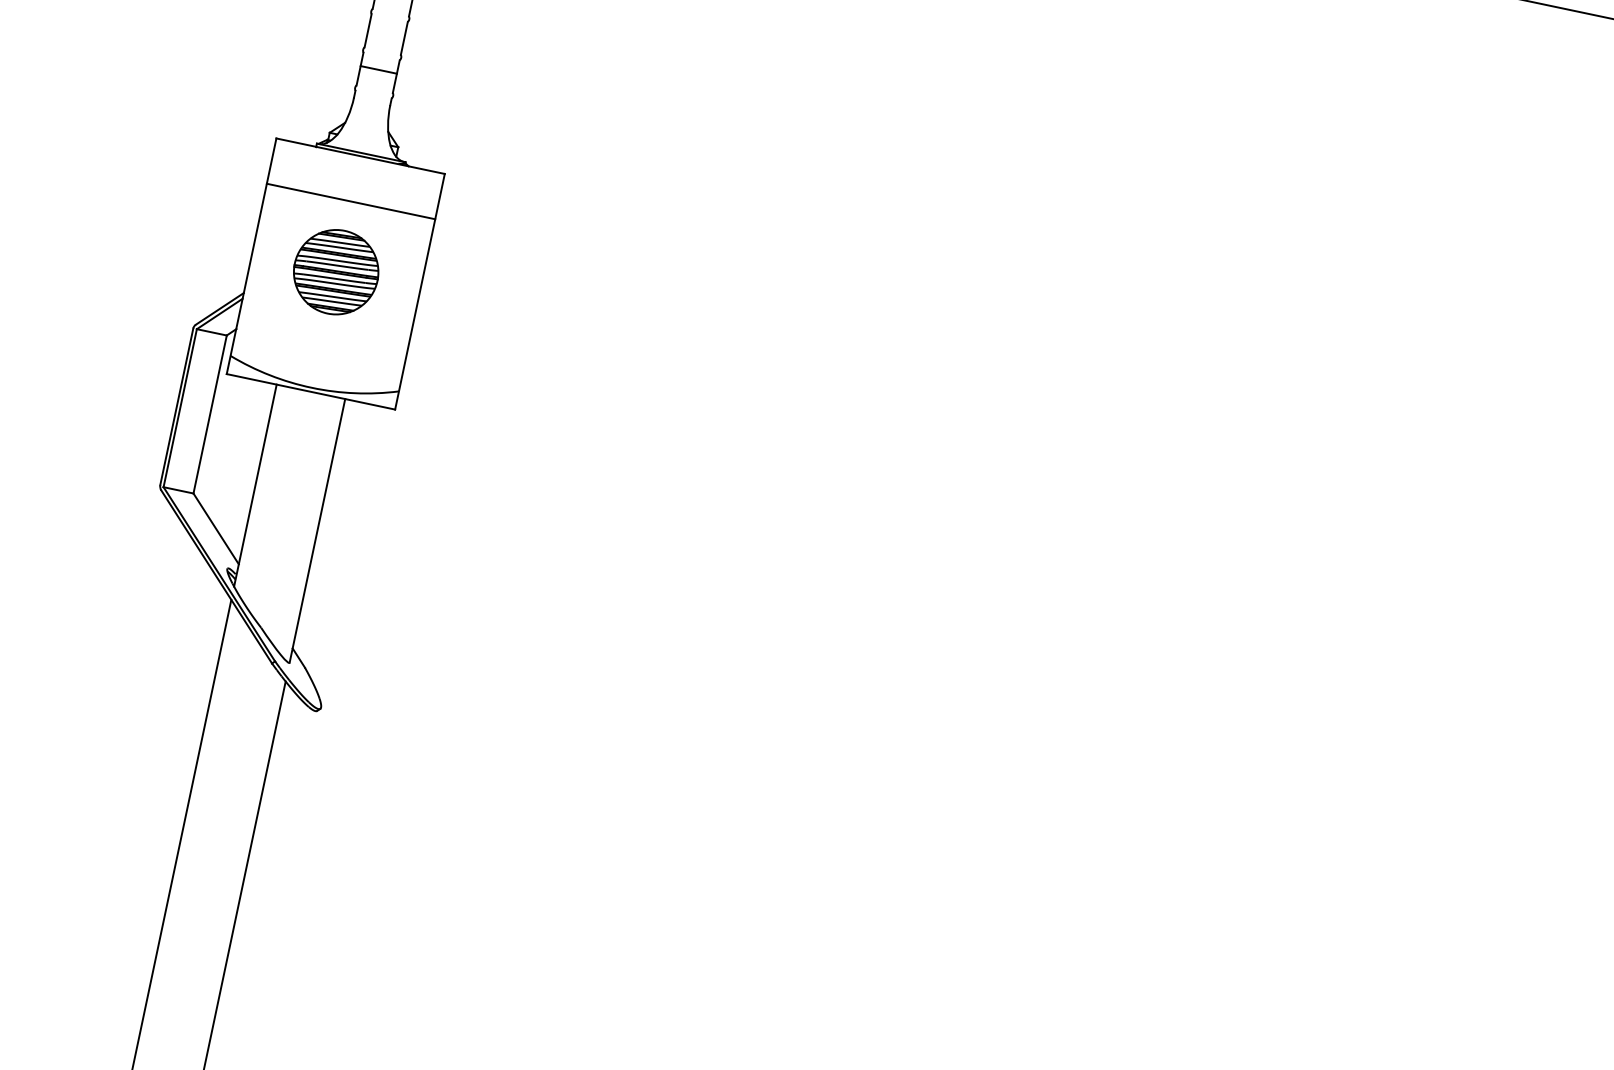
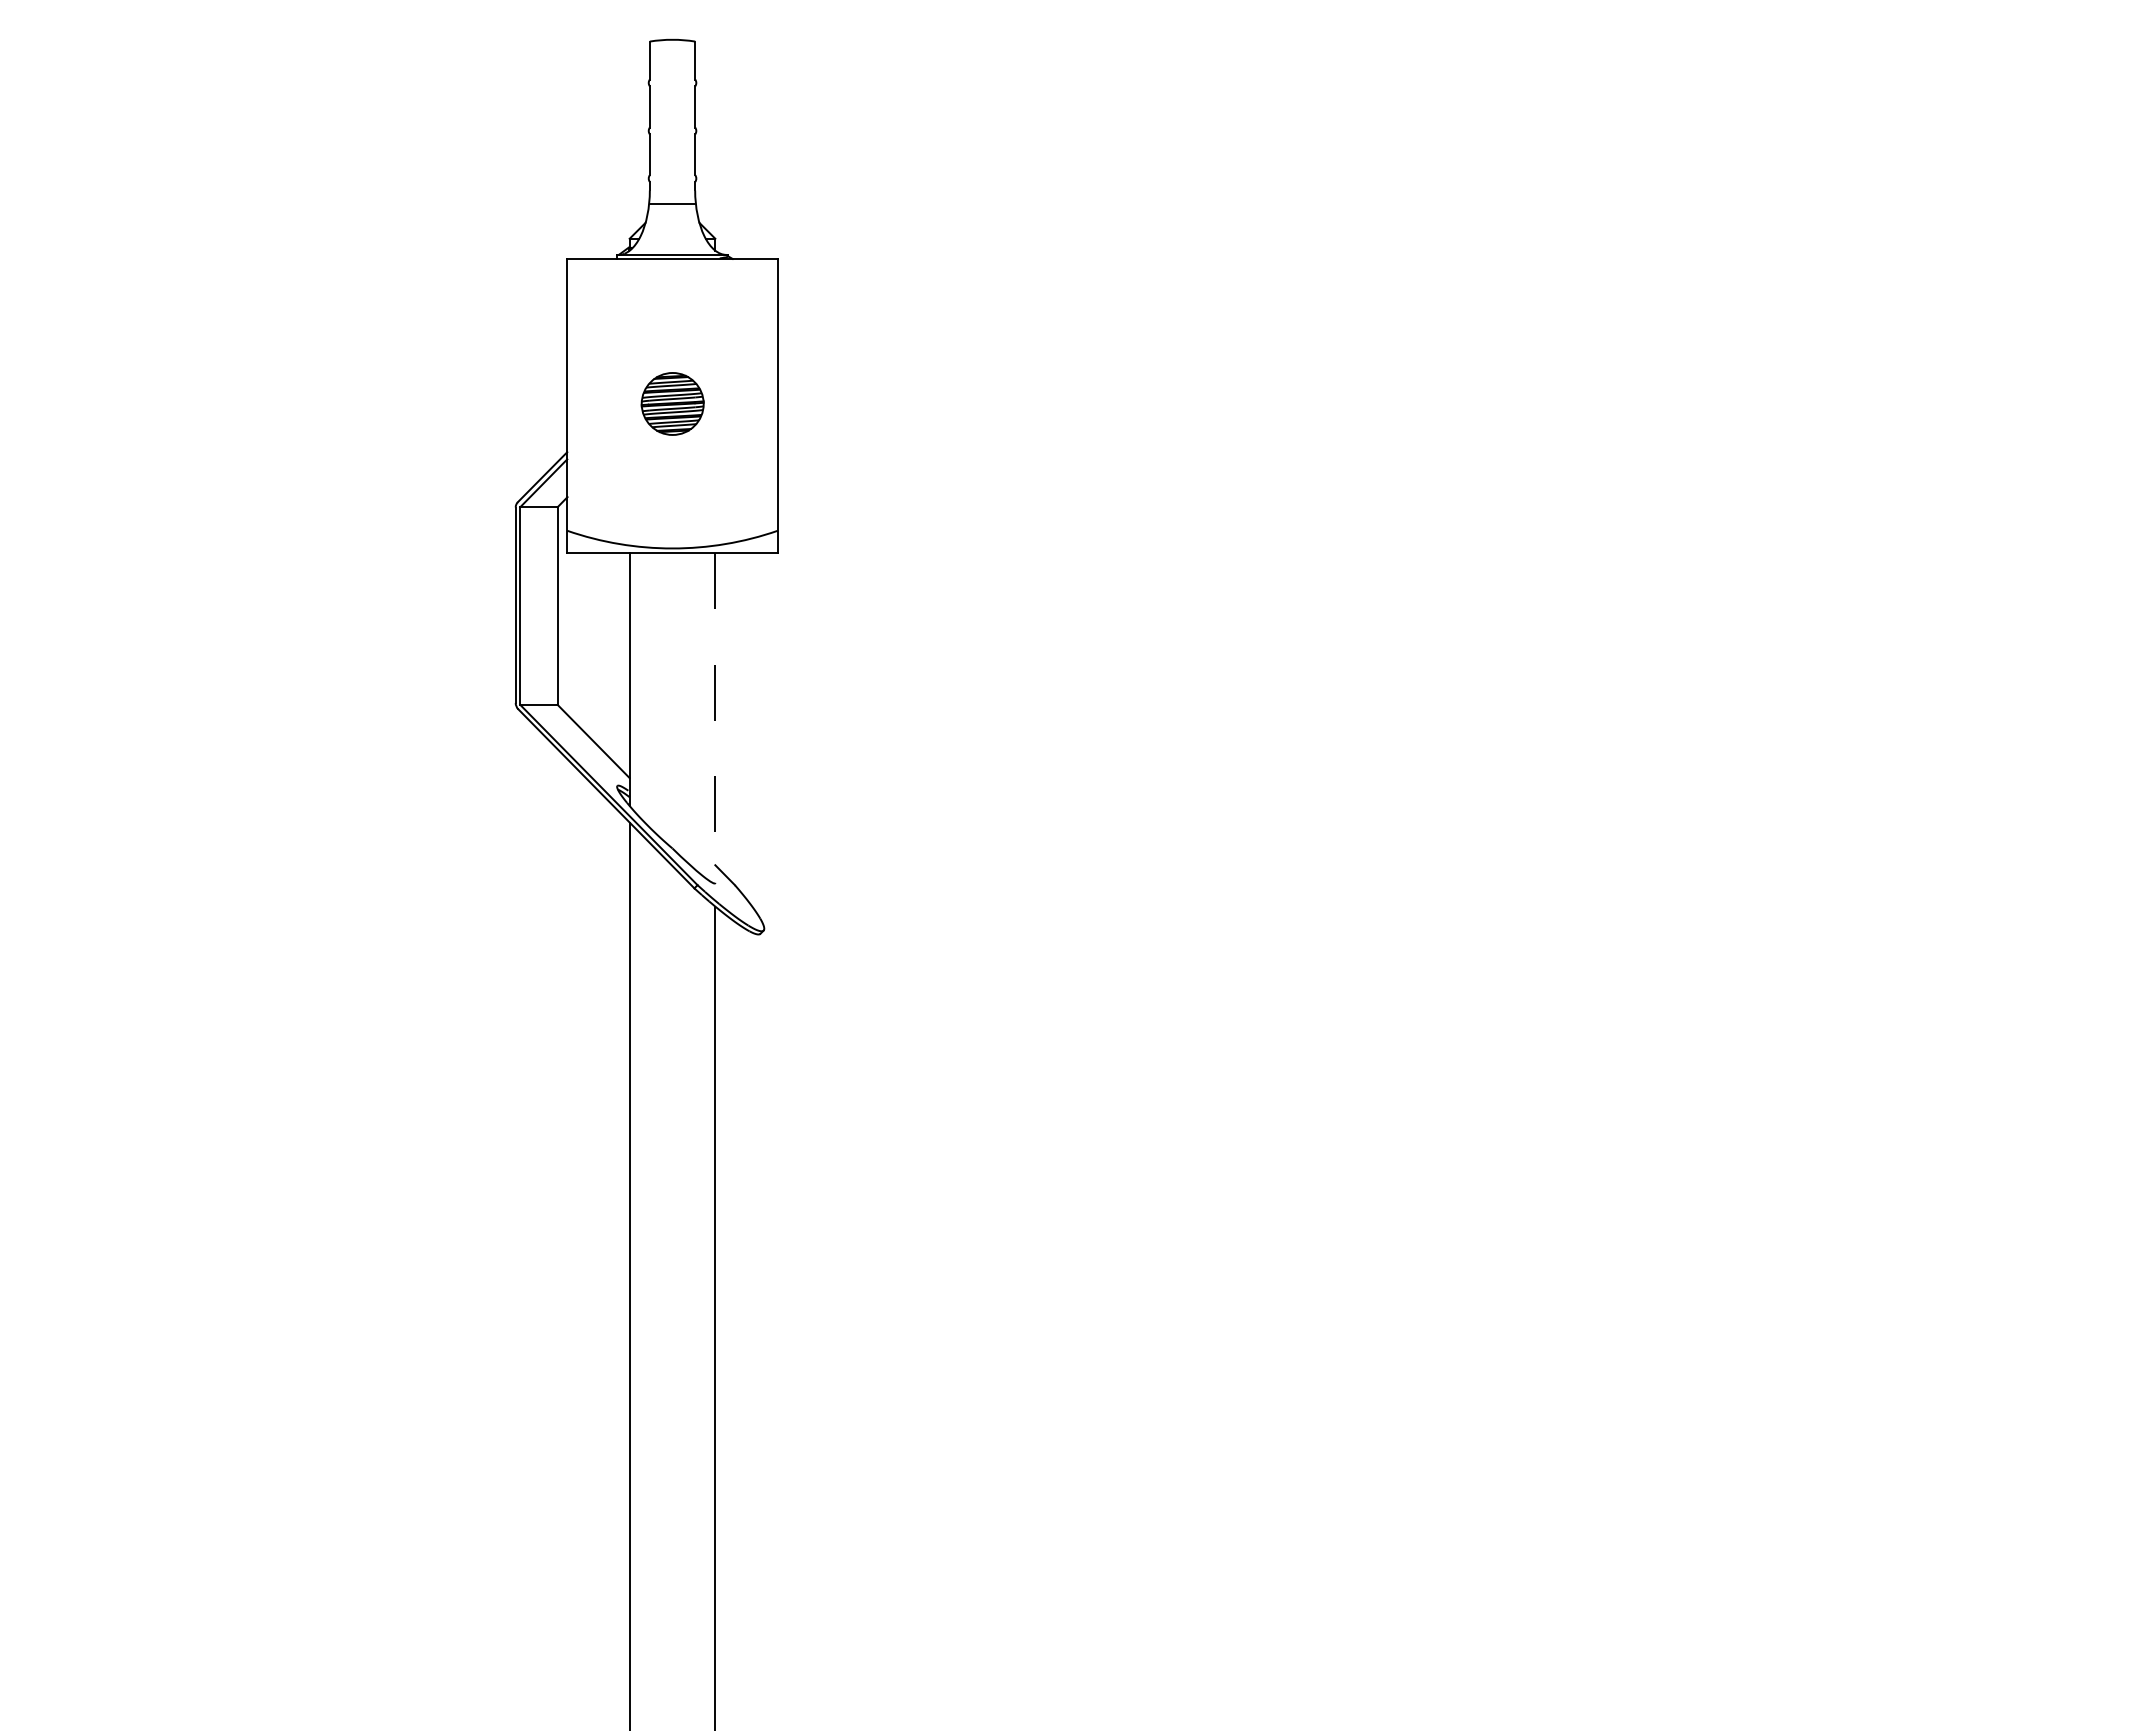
line: (378, 70) -> (672, 204), moved
line: (351, 201) -> (672, 315), removed
part: (336, 271) -> (672, 403), size x0.6
line: (317, 531) -> (715, 718), solid -> dashed

